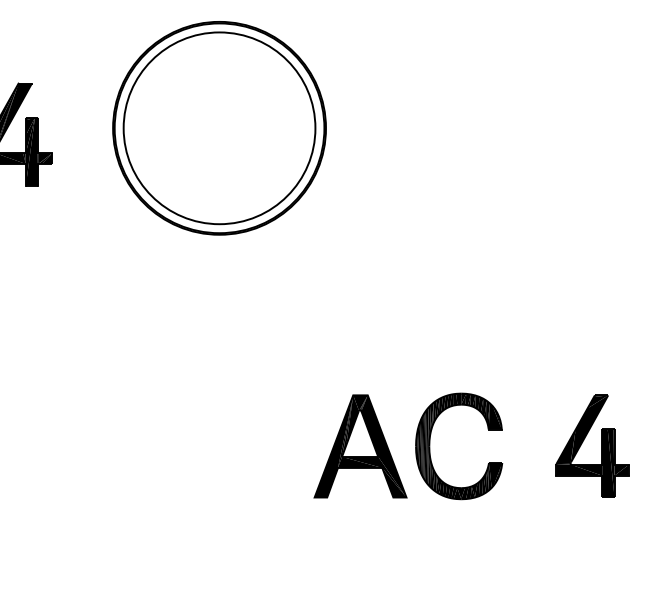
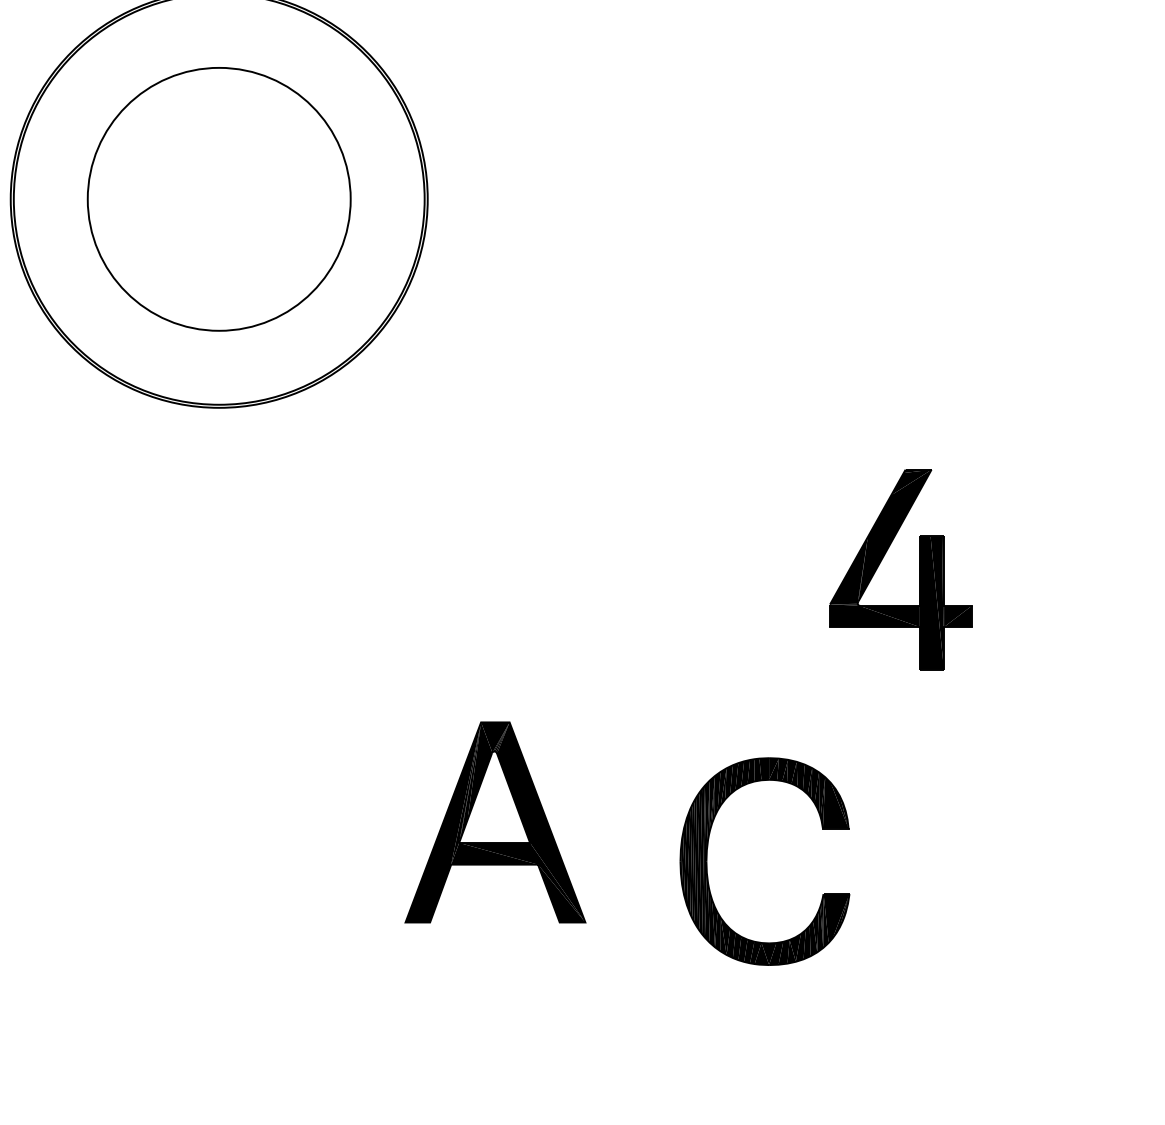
circle: (219, 128) -> (219, 199), size x0.7
part: (601, 445) -> (918, 567), moved
part: (430, 446) -> (708, 861), moved

